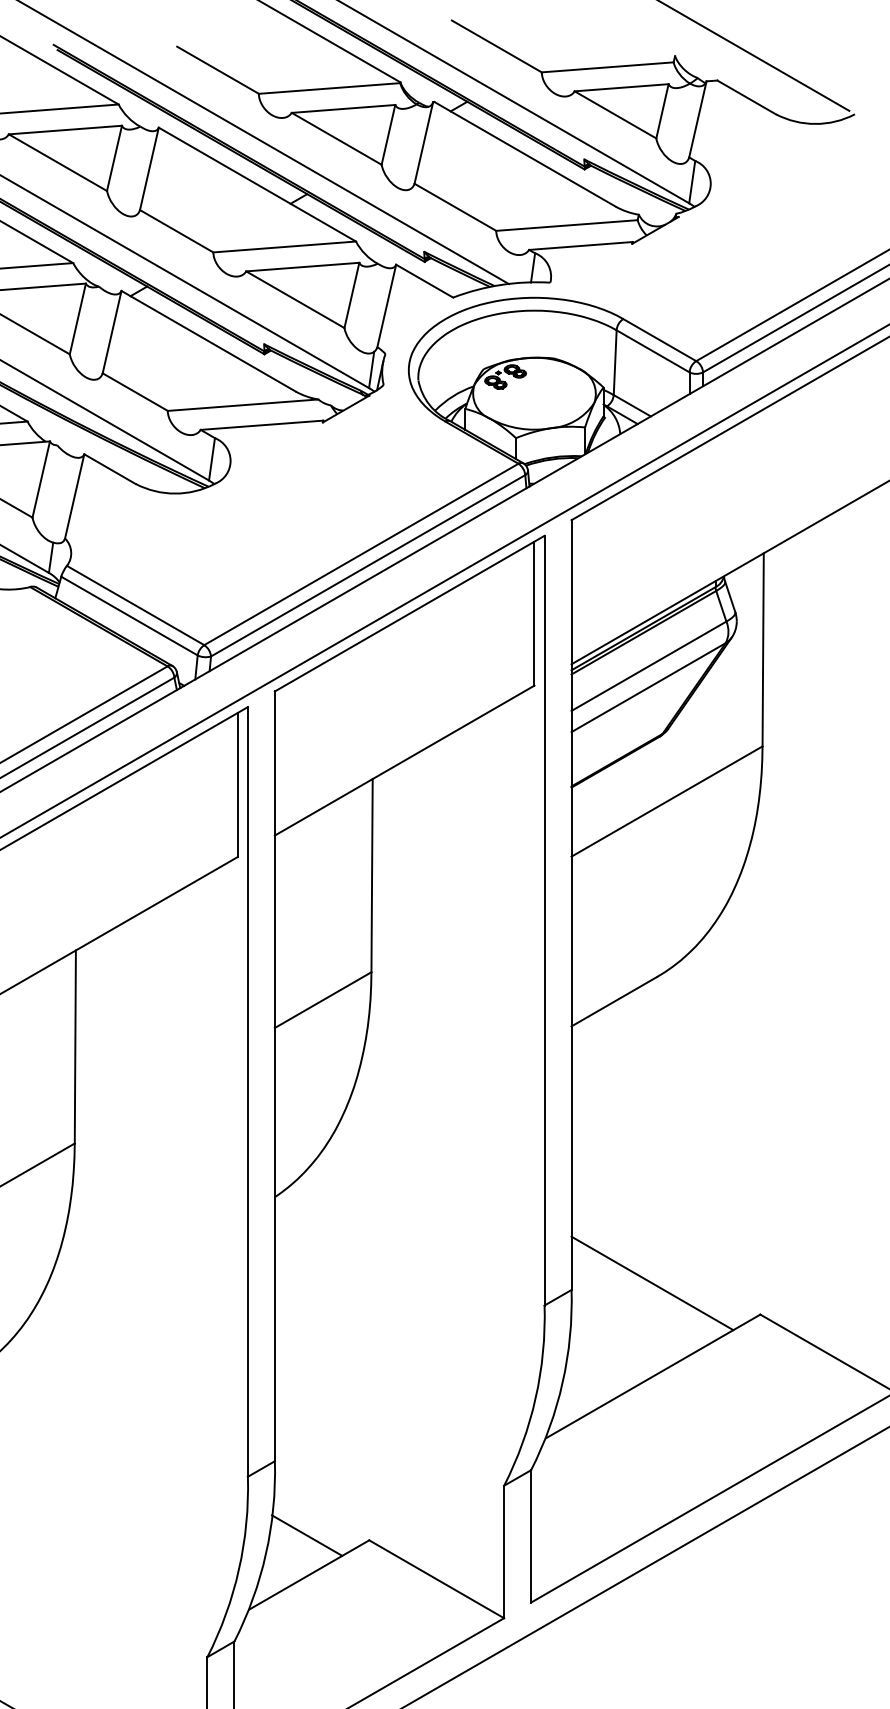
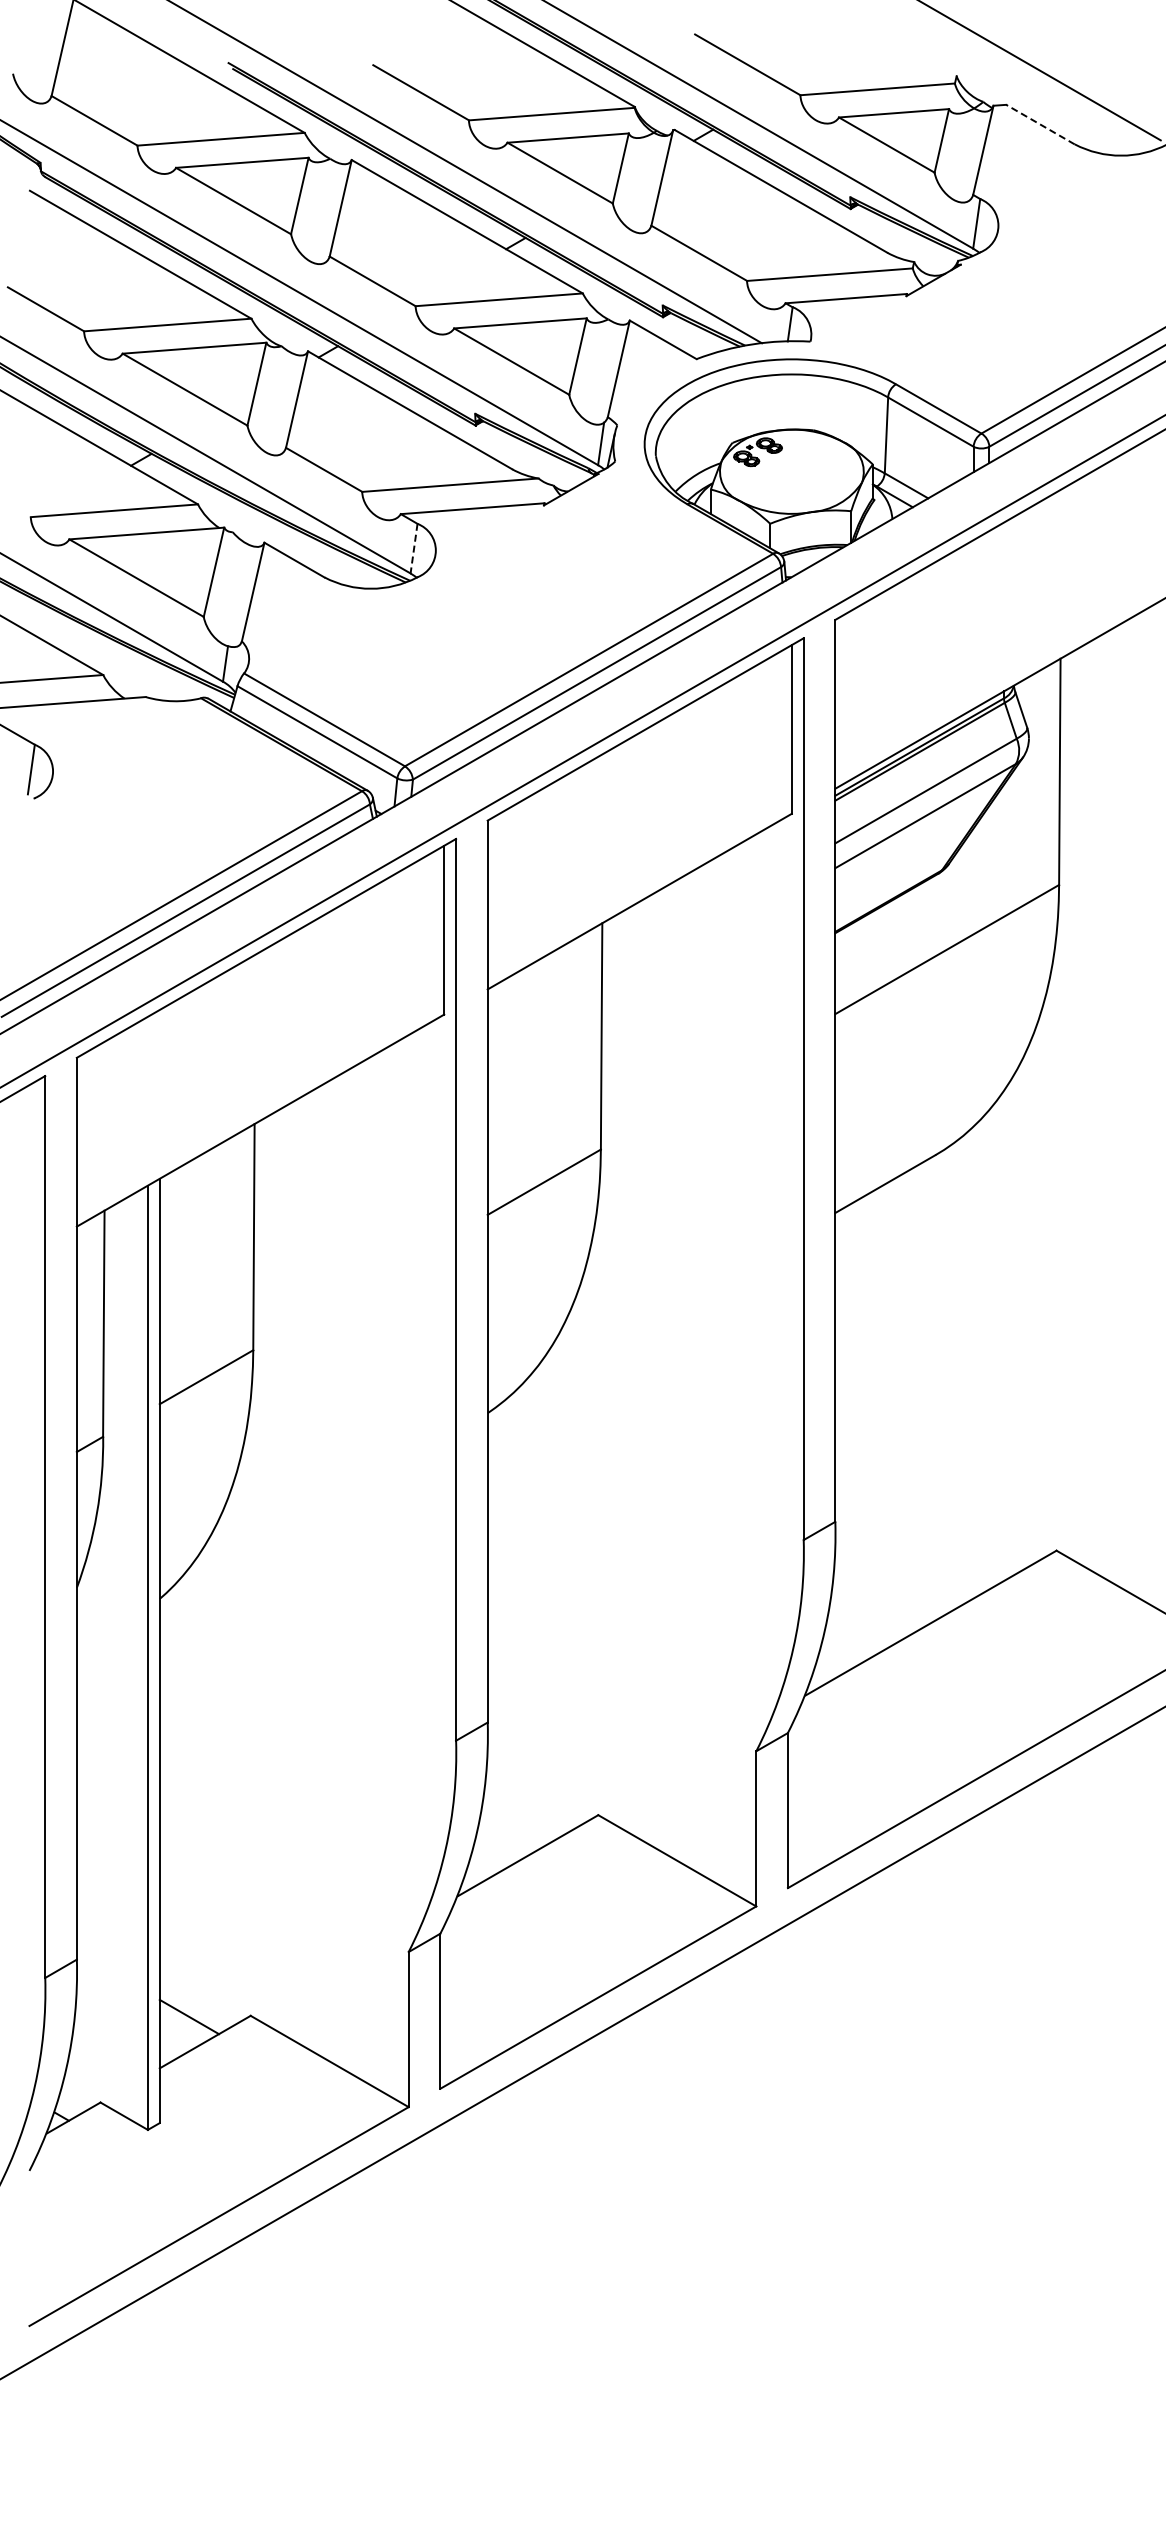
line: (746, 97) -> (1040, 124), solid -> dashed
line: (212, 460) -> (414, 549), solid -> dashed
line: (651, 1282) -> (929, 1513), removed
line: (307, 1535) -> (525, 1809), removed

